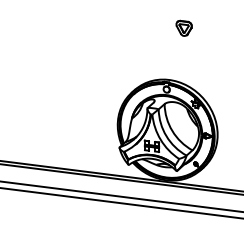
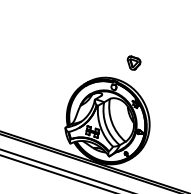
part: (183, 27) -> (133, 62), moved

